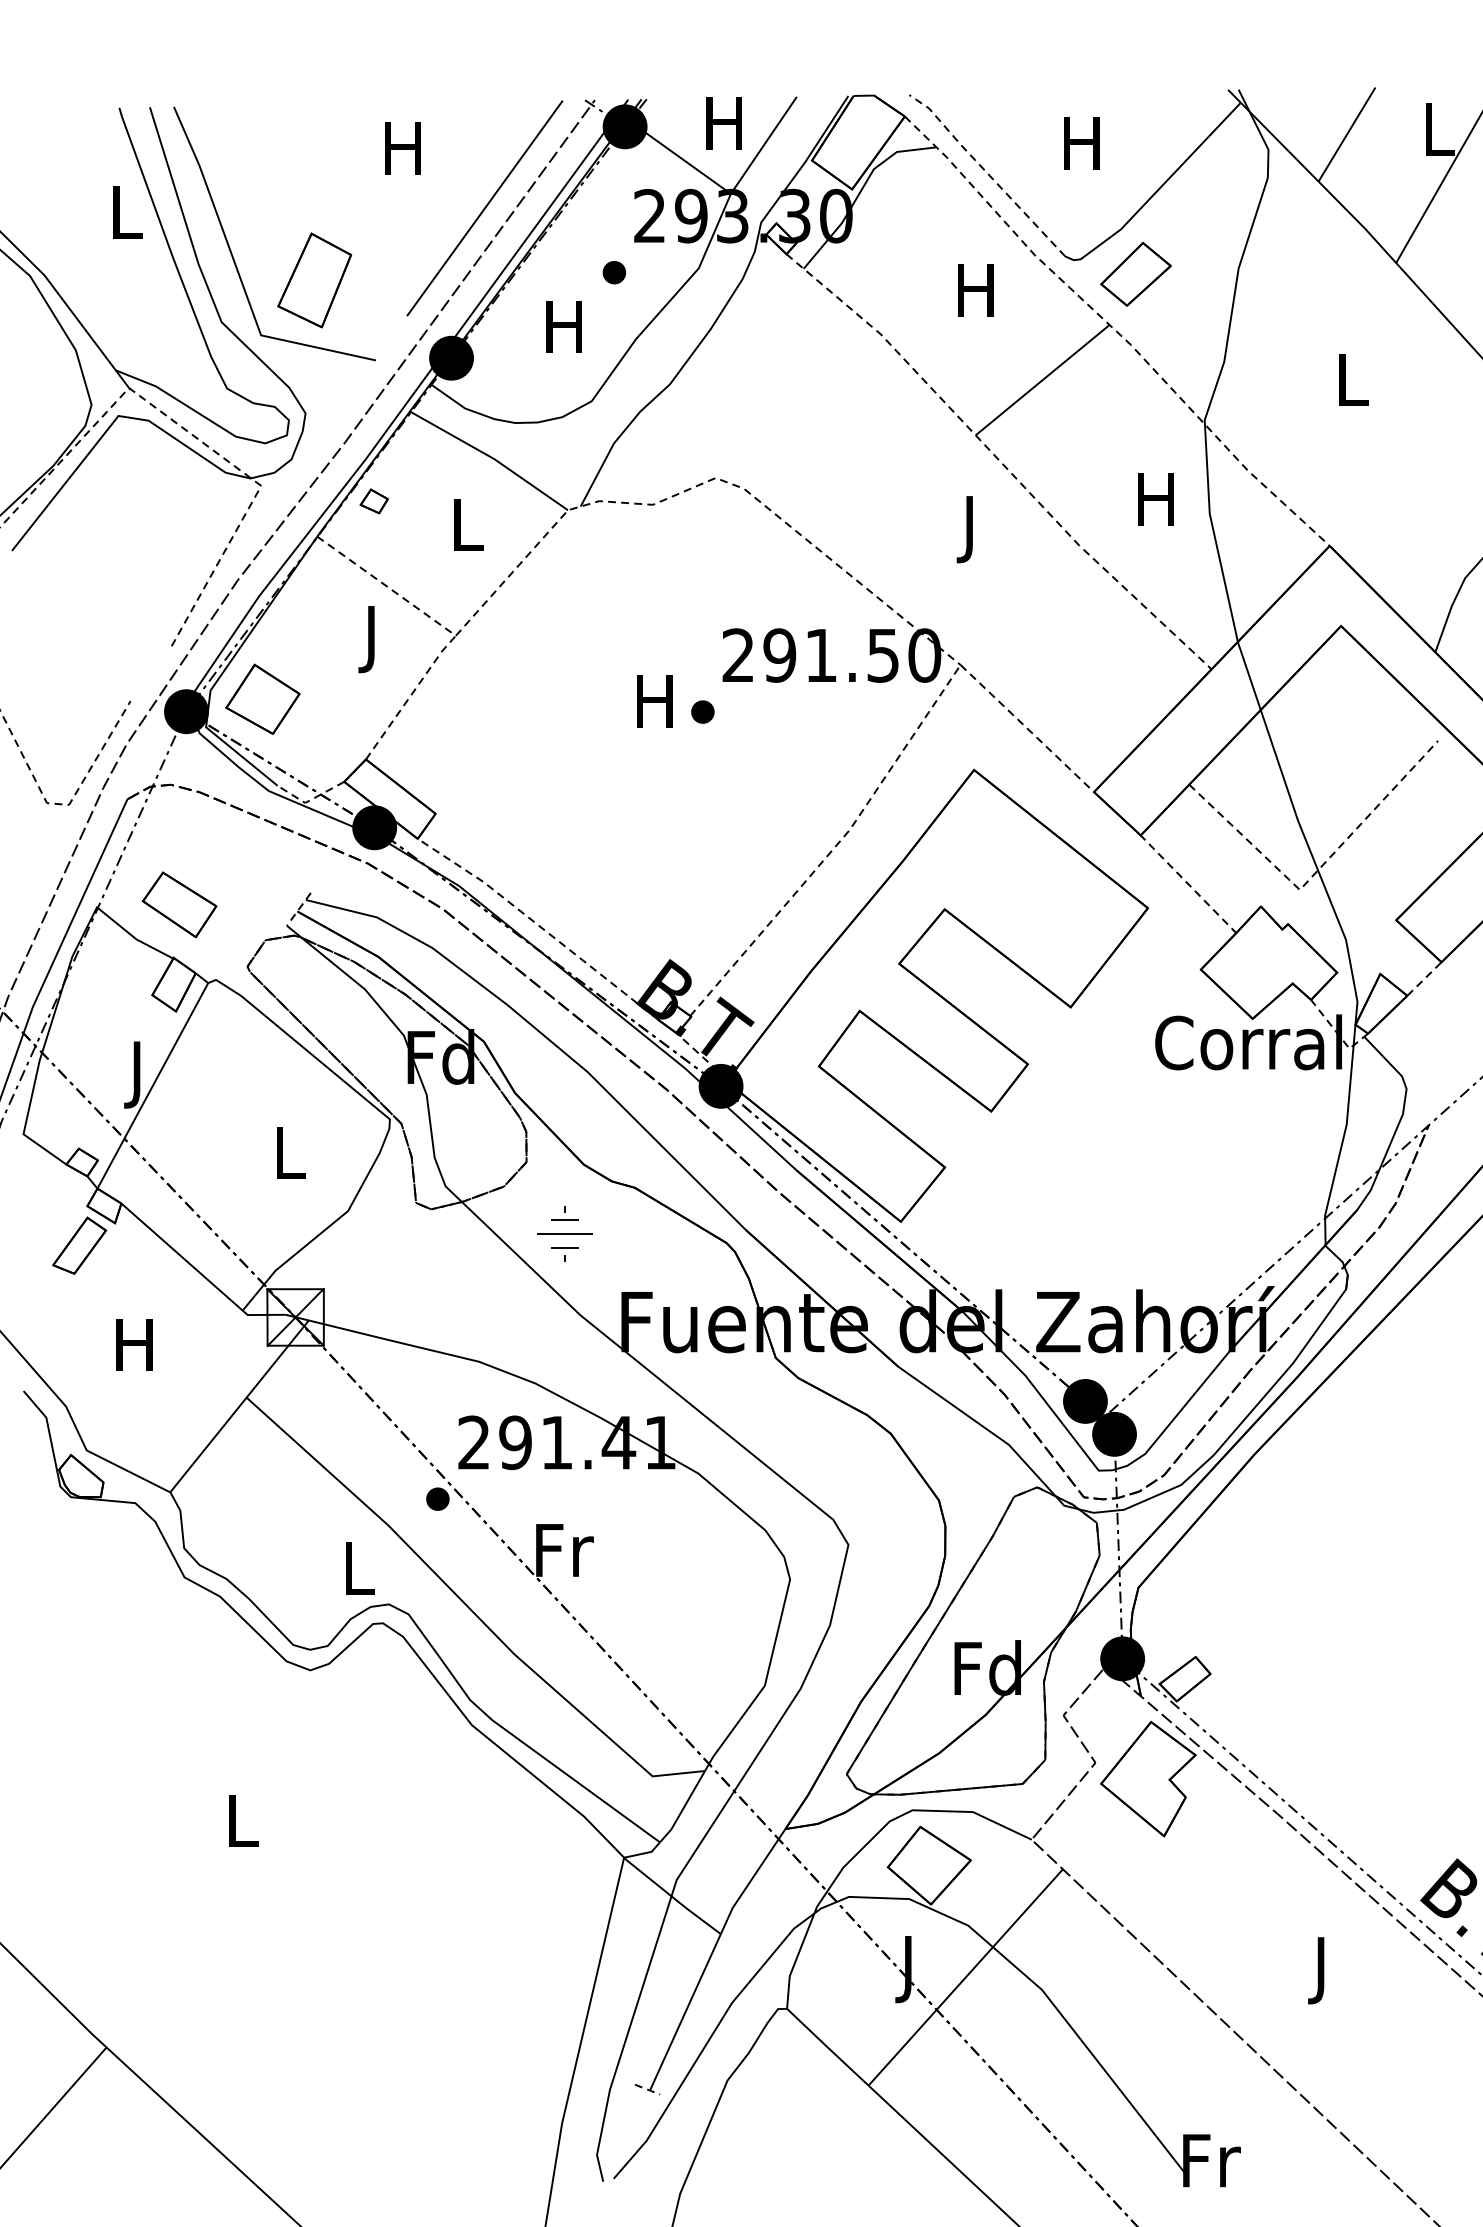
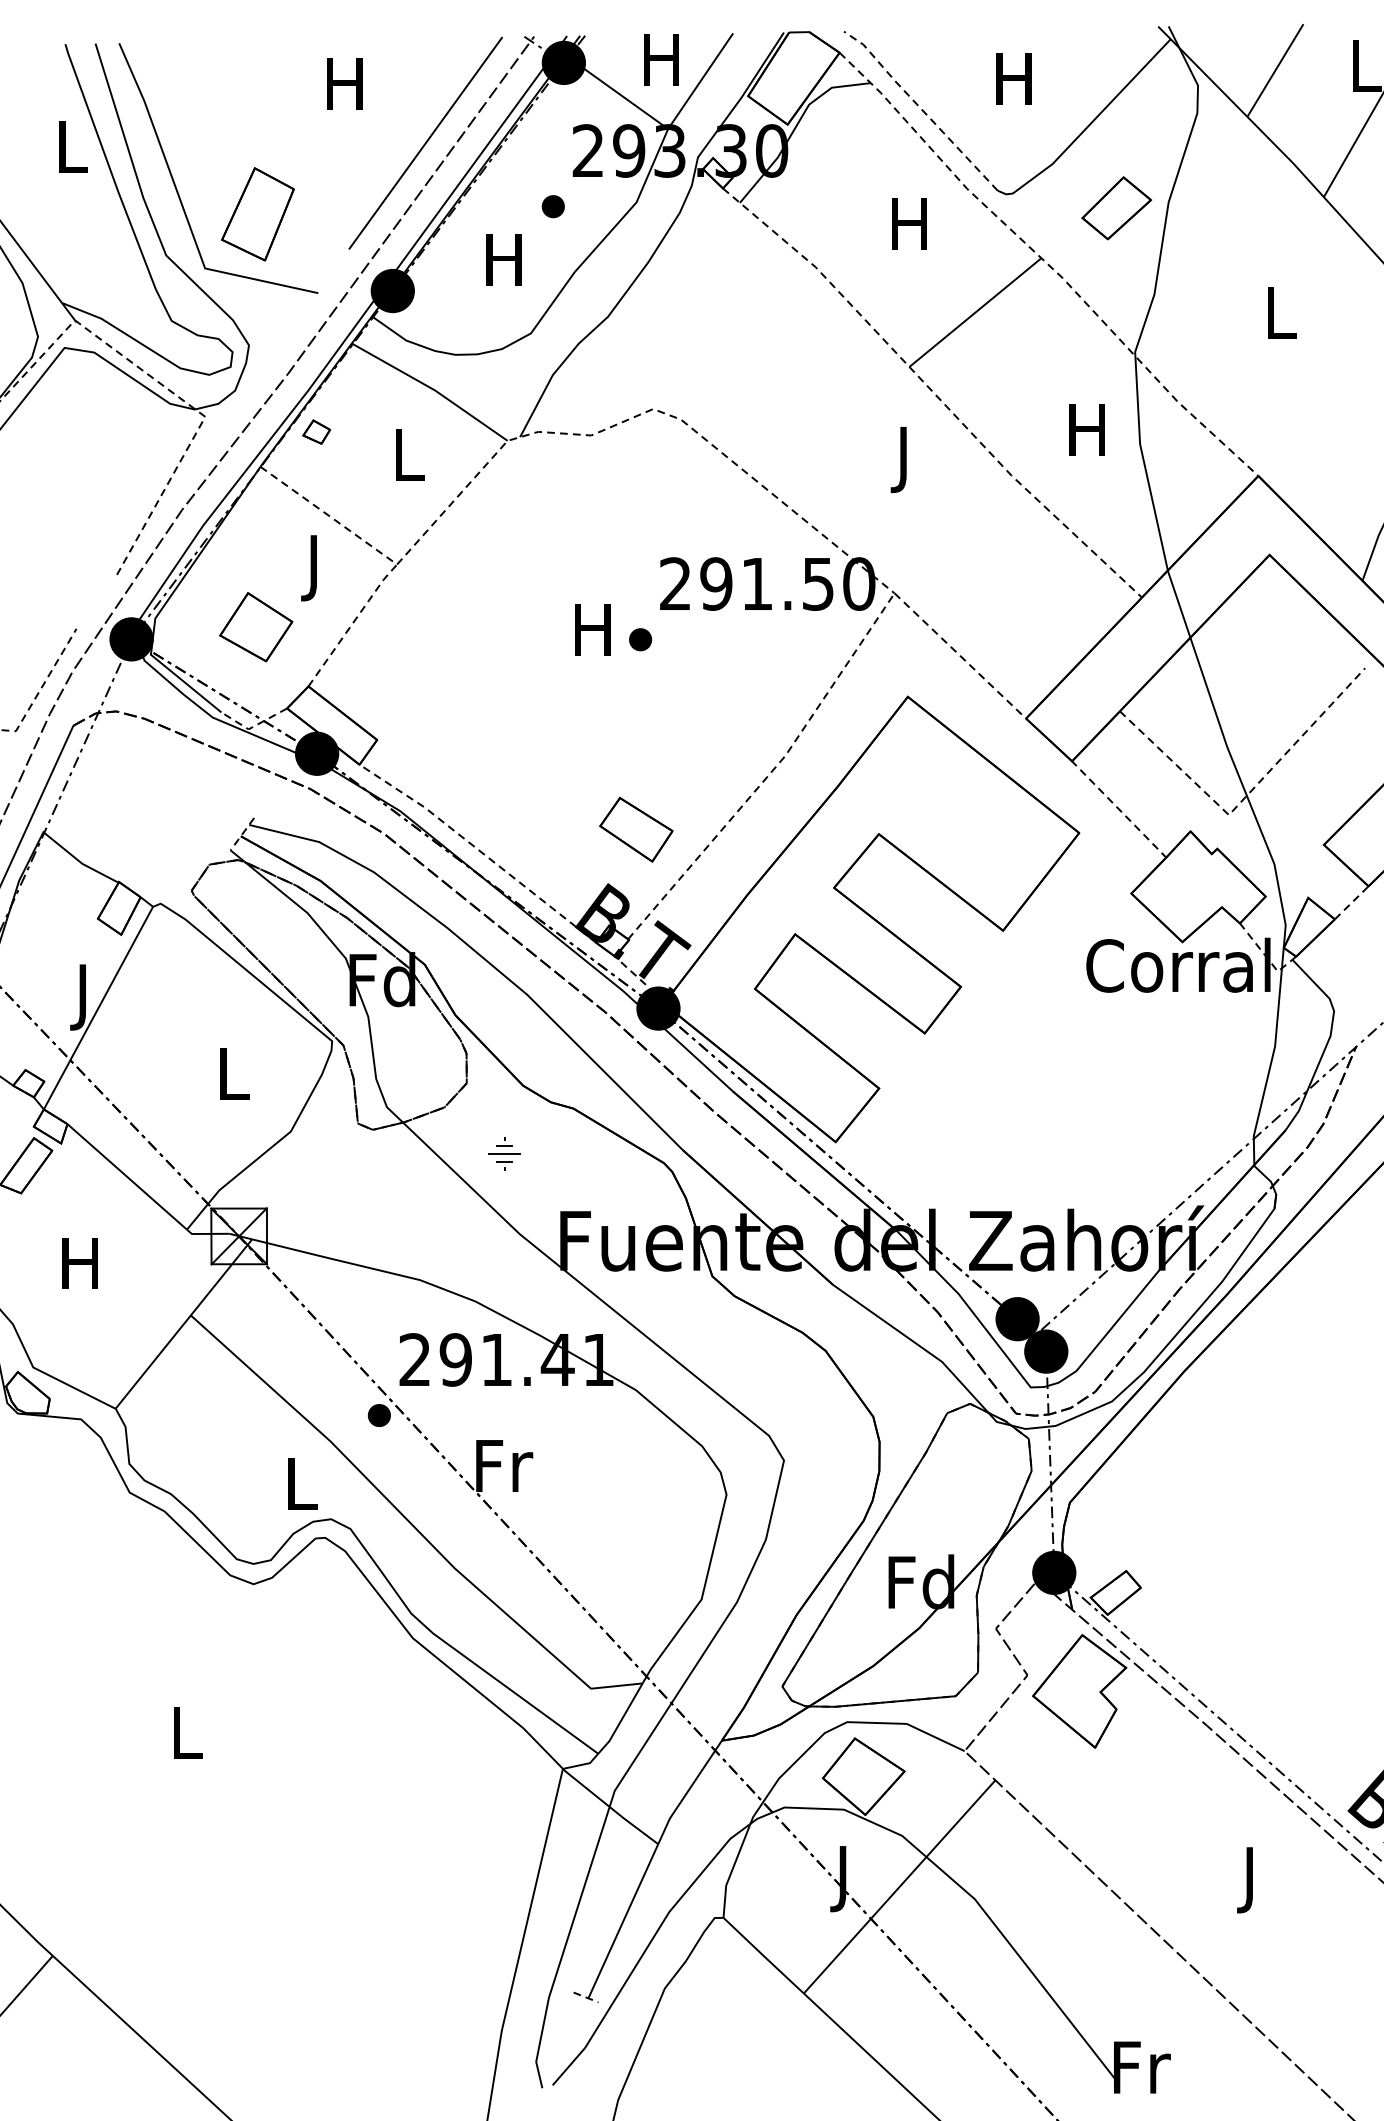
part: (1135, 274) -> (1116, 208), moved
part: (262, 698) -> (255, 626), moved
part: (179, 904) -> (636, 829), moved
part: (564, 1233) -> (504, 1153), size x0.6

